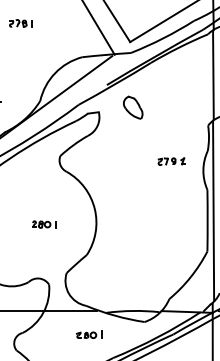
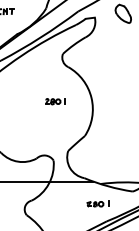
part: (44, 224) -> (55, 101), moved
part: (89, 334) -> (97, 203), moved

